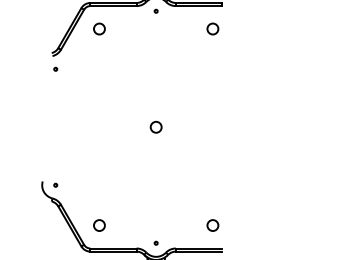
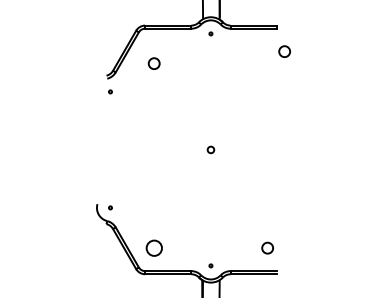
circle: (98, 28) -> (153, 63), moved
circle: (212, 28) -> (284, 51), moved
circle: (155, 126) -> (210, 149), size x0.6
circle: (98, 224) -> (153, 247), size x1.4

